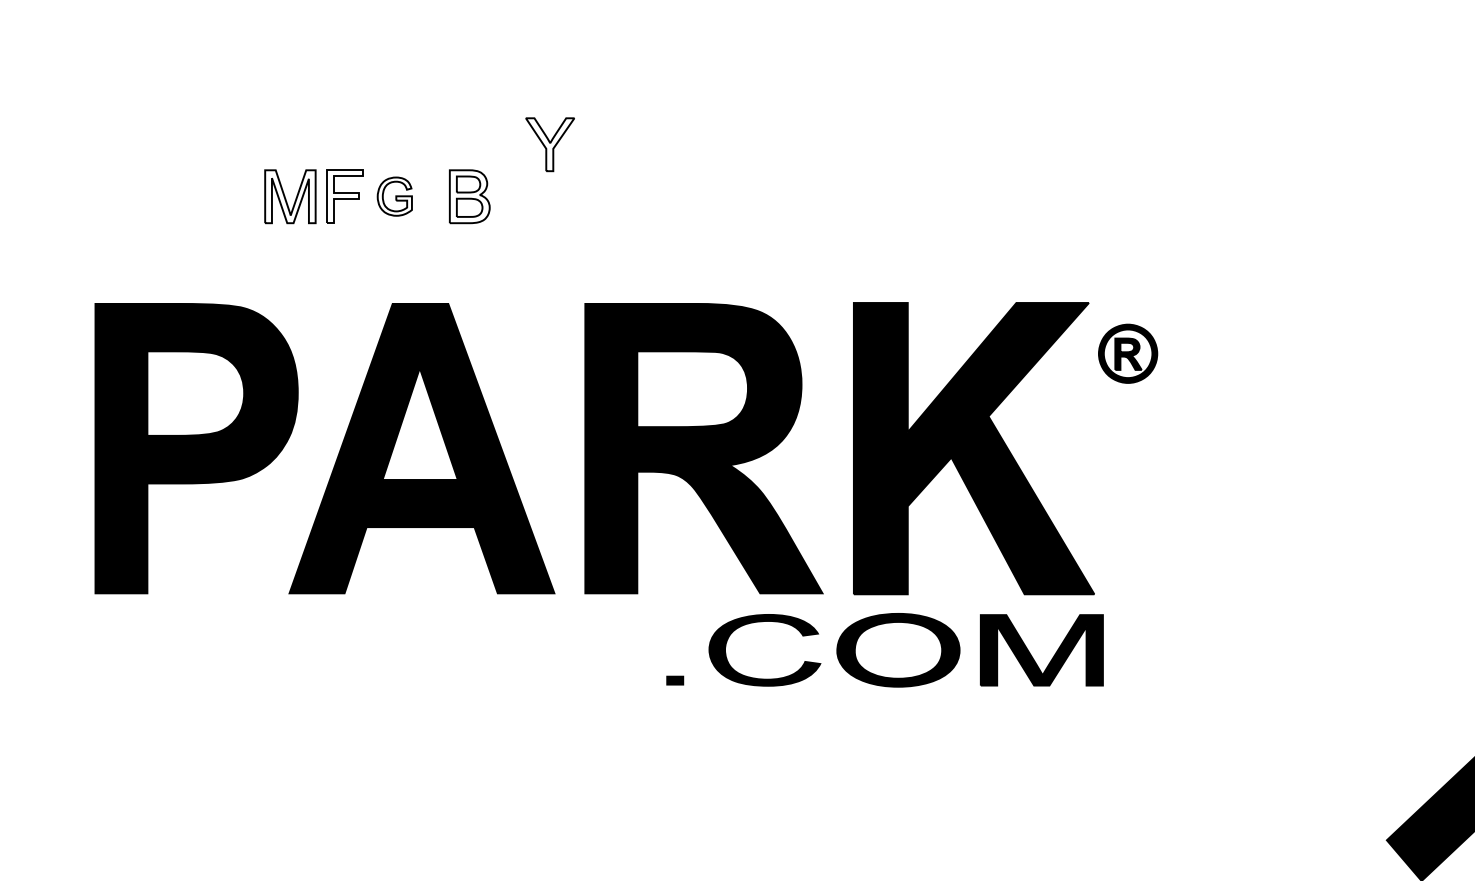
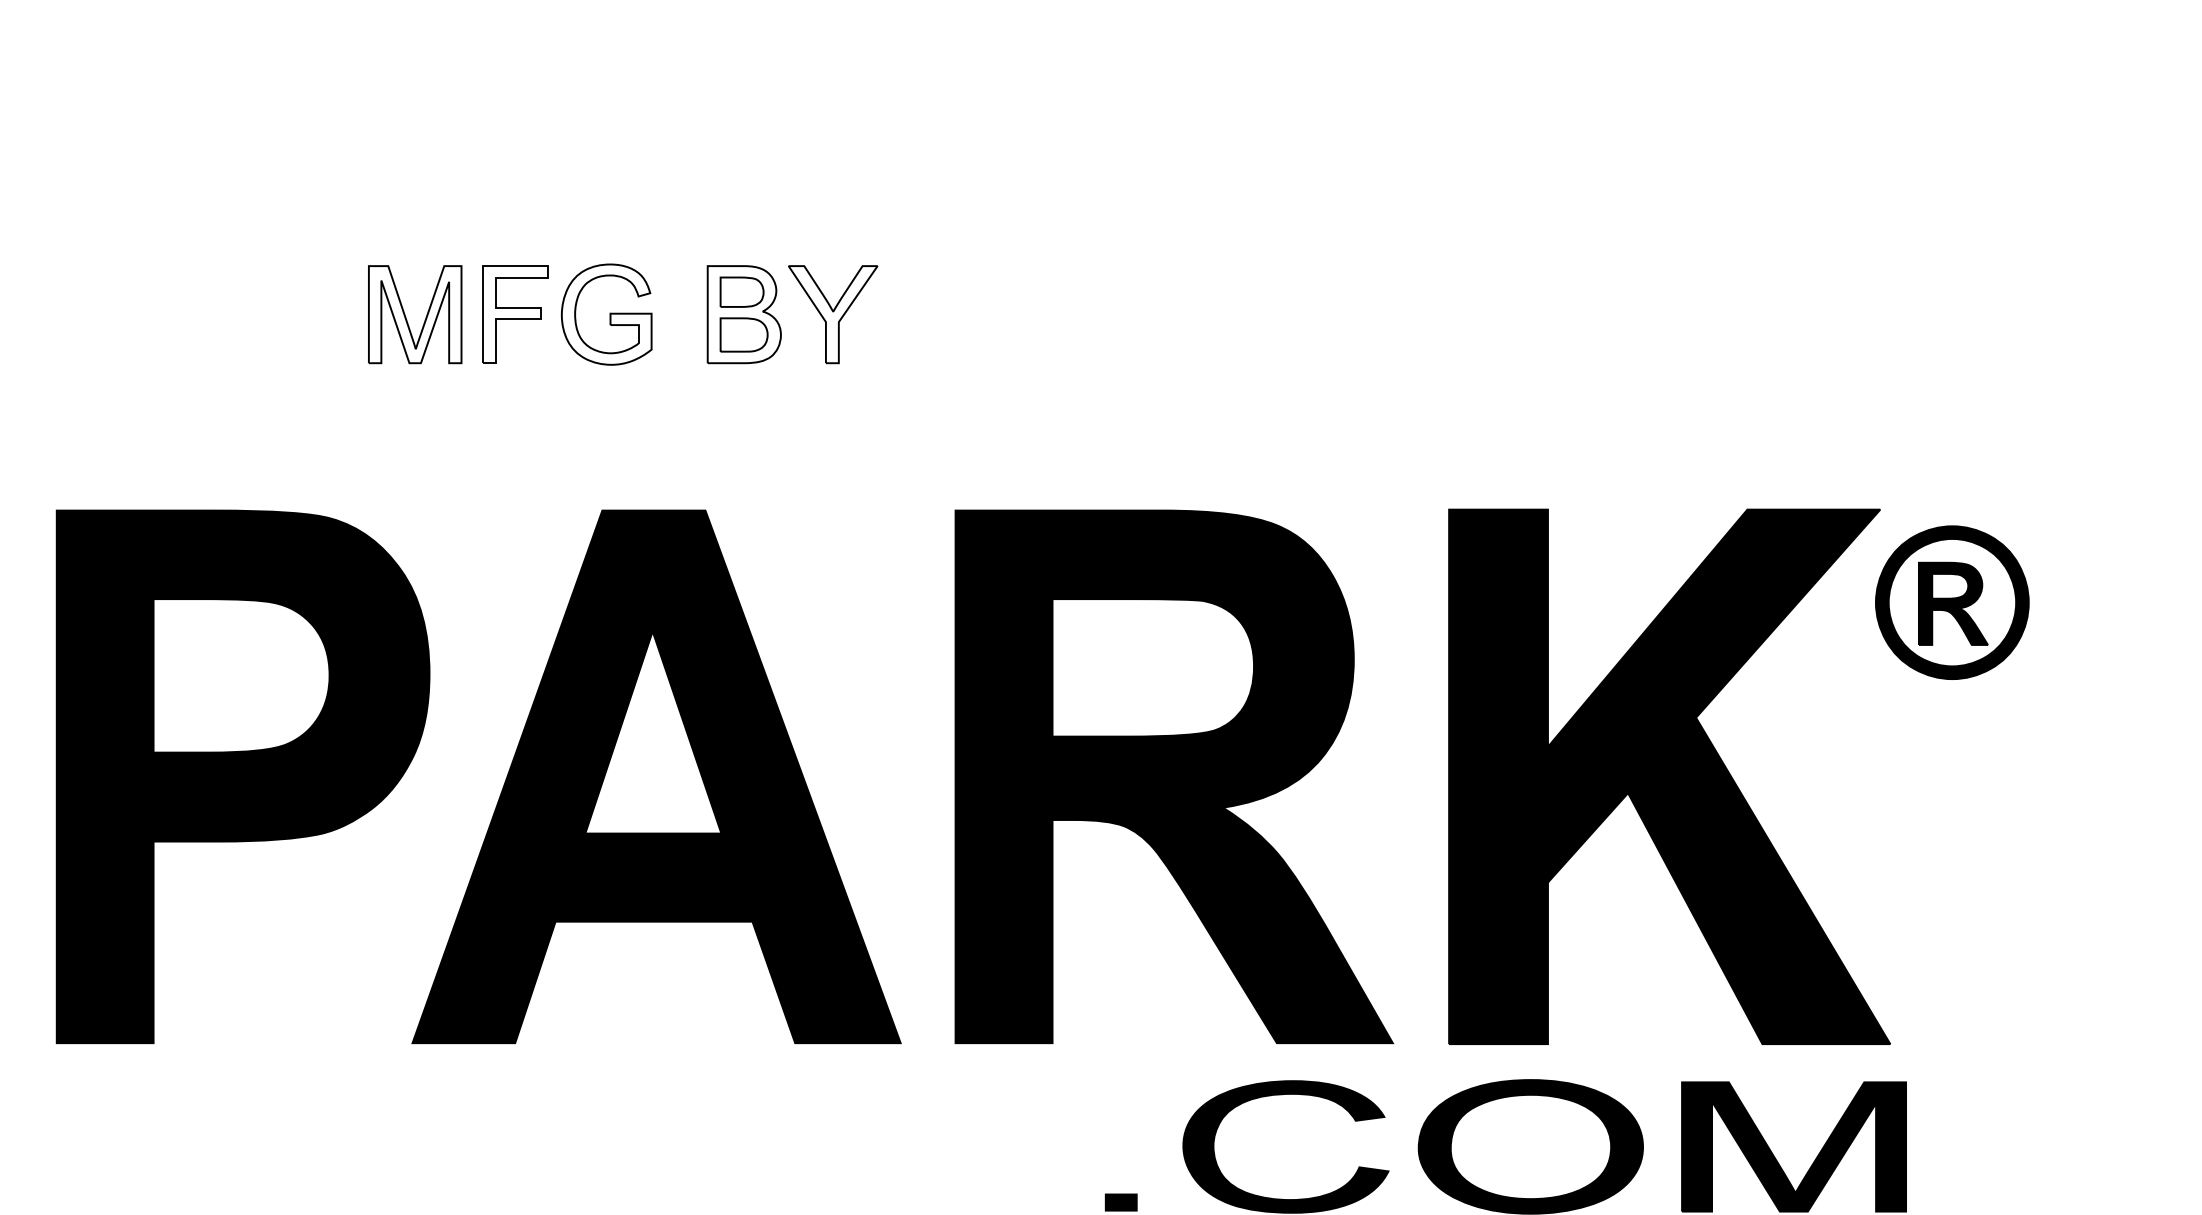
part: (549, 144) -> (831, 314), moved
part: (394, 196) -> (606, 314), size x1.43
part: (1127, 353) -> (1951, 602), size x1.43

